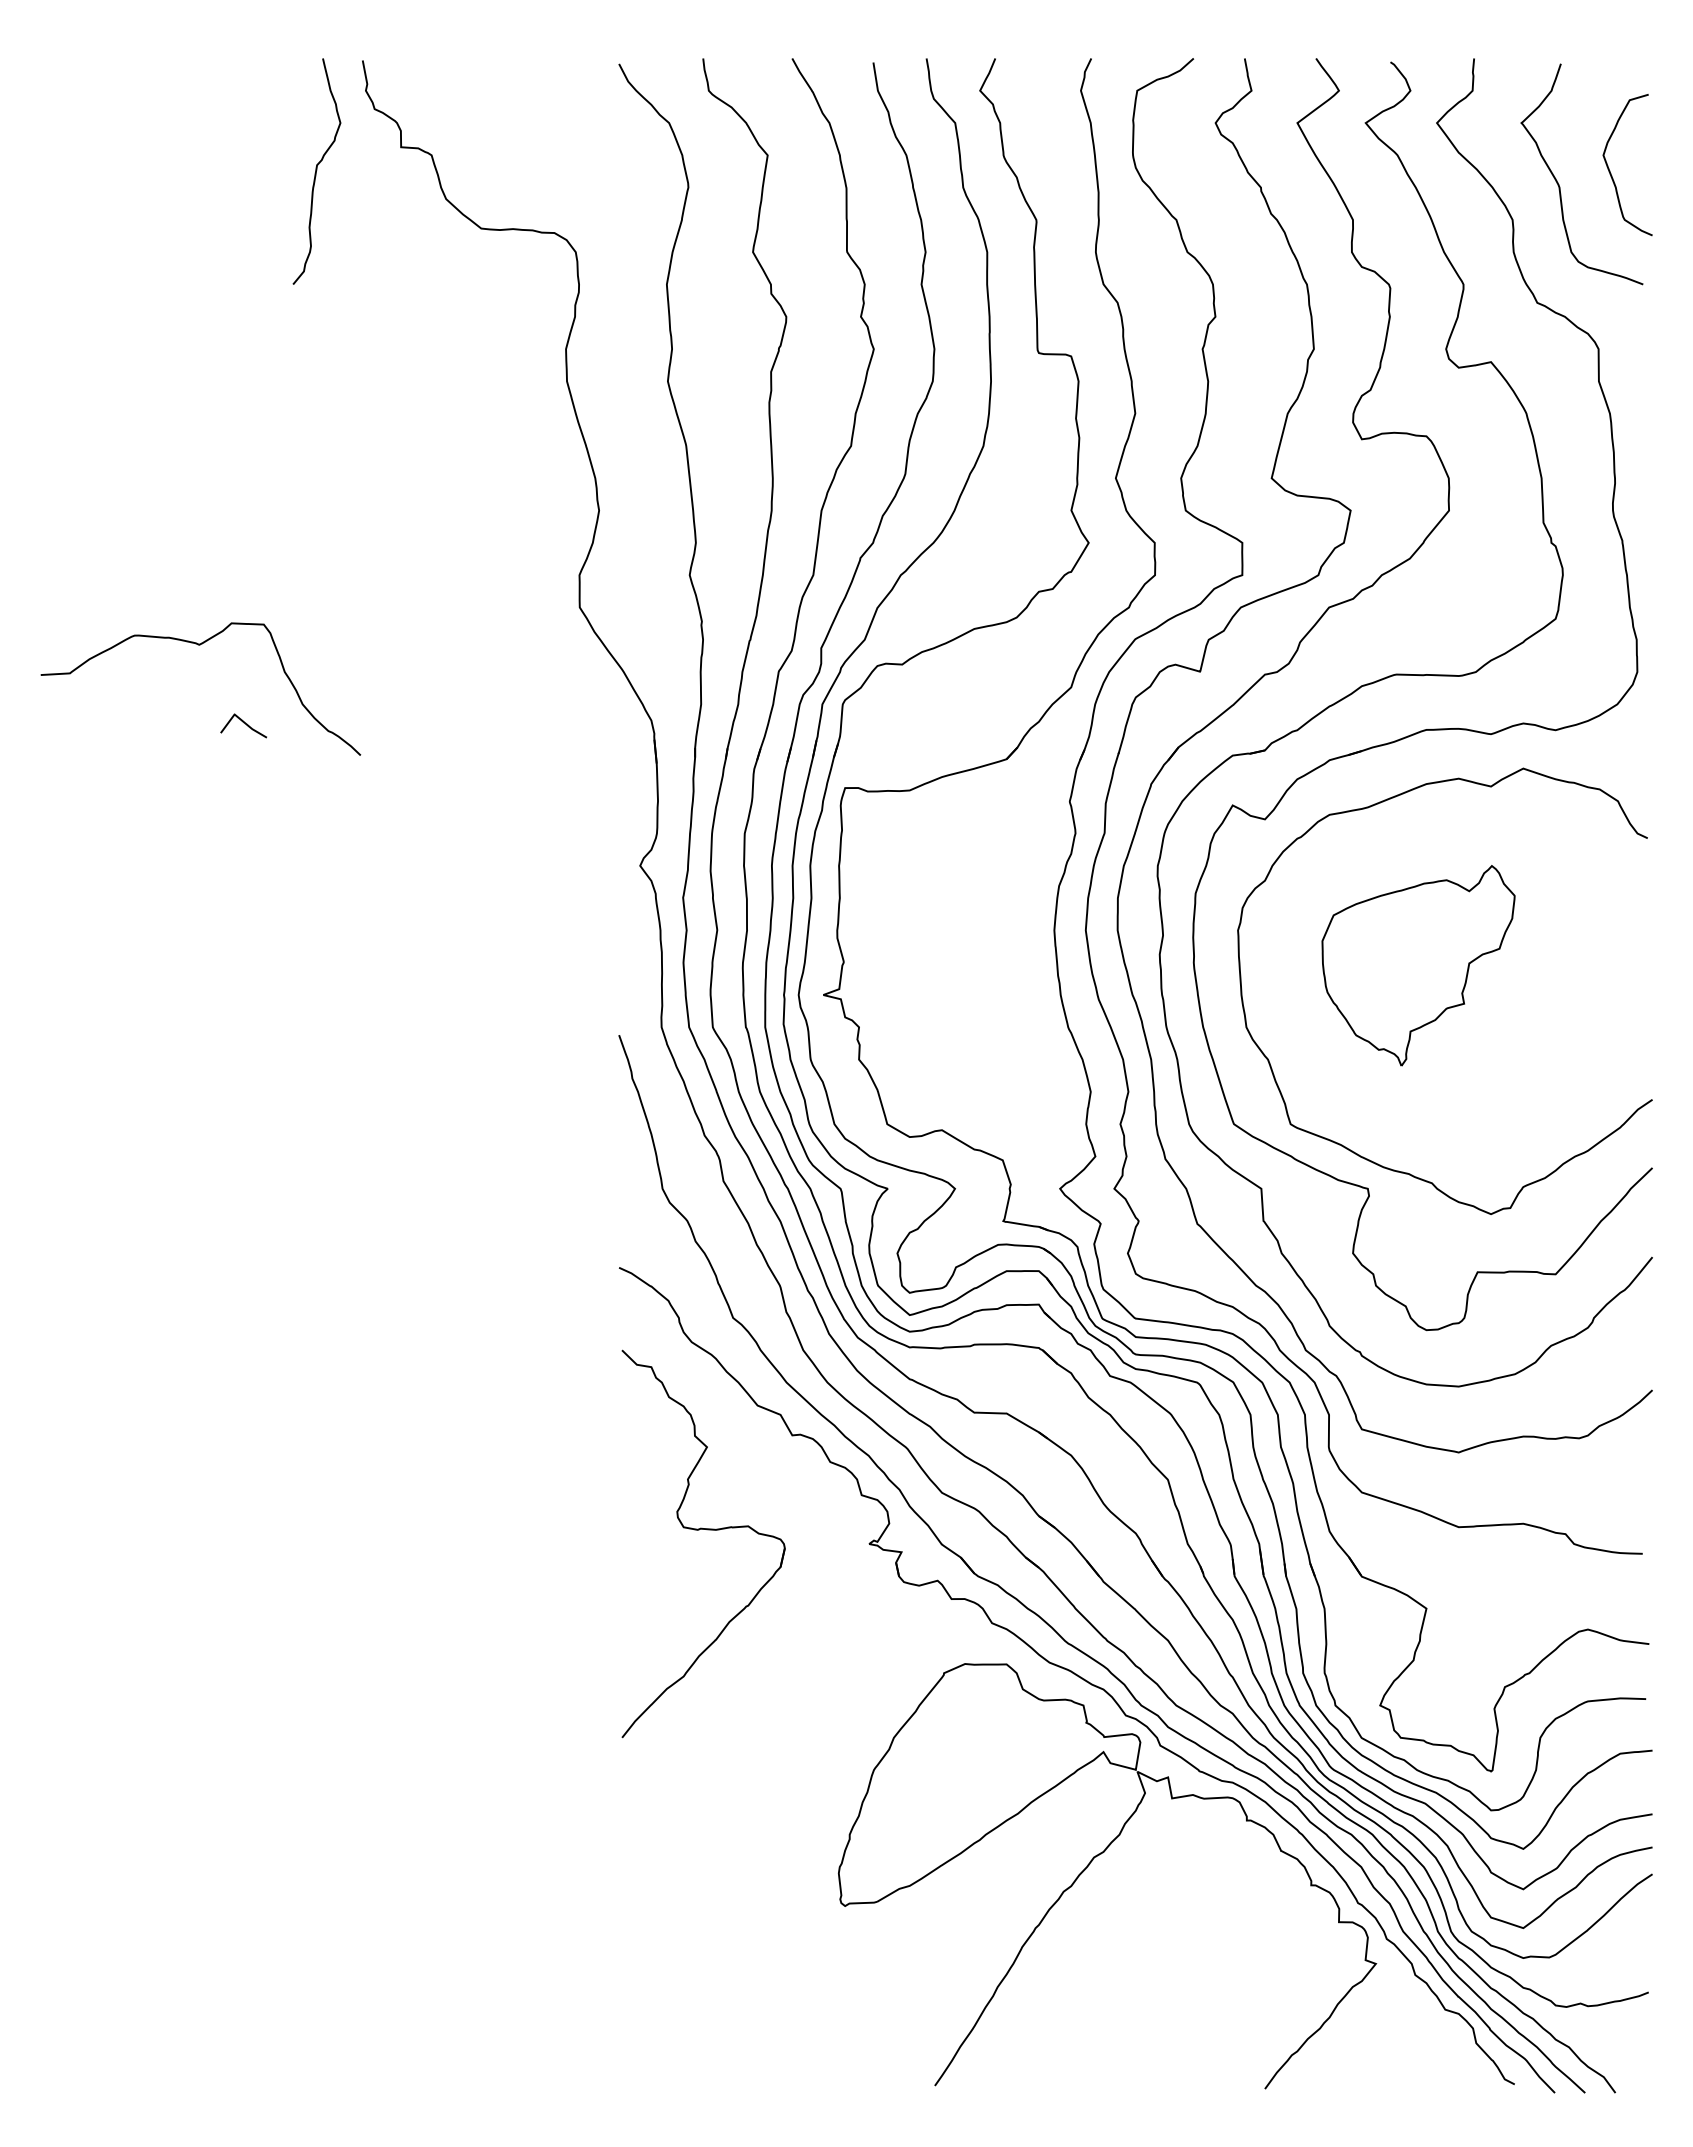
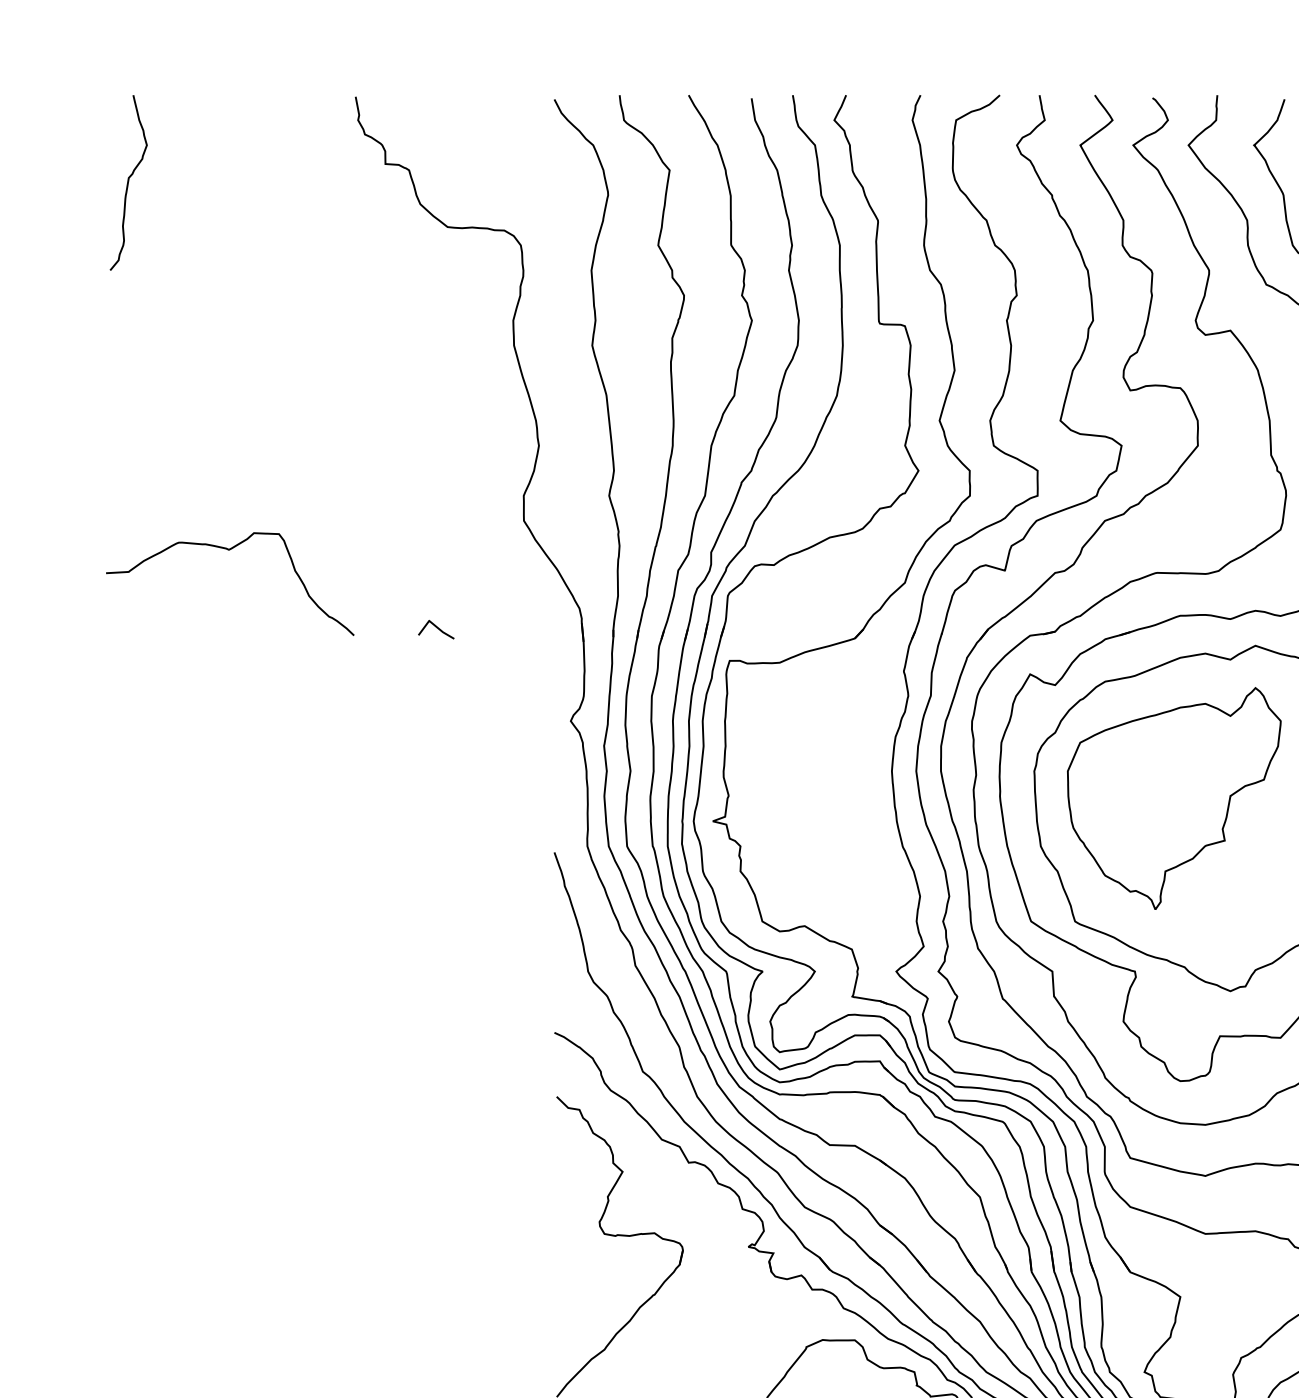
curve: (316, 171) -> (128, 182), moved
curve: (243, 723) -> (436, 627), moved
part: (1418, 965) -> (1174, 798), size x1.43

